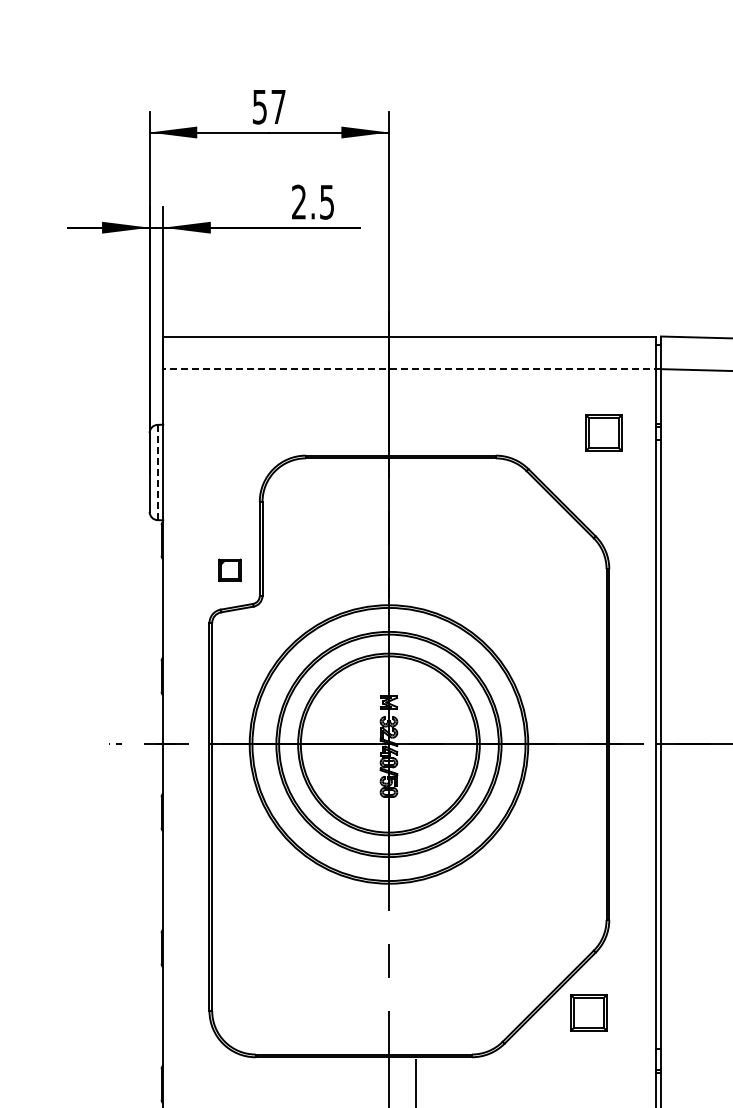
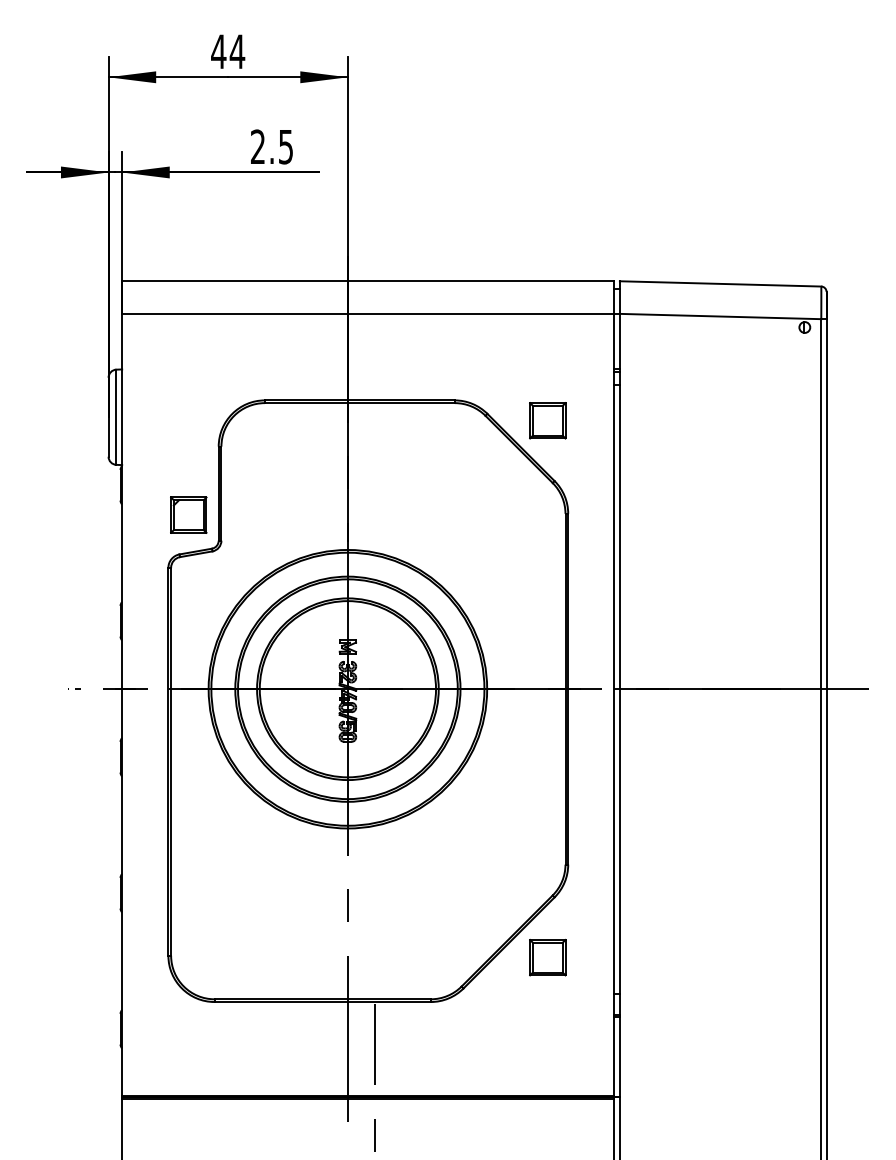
text: (269, 106) -> (228, 51), 57 -> 44
line: (412, 368) -> (371, 313), dashed -> solid
part: (603, 432) -> (547, 420), moved
line: (157, 472) -> (116, 417), dashed -> solid
part: (229, 569) -> (188, 514), size x1.67

